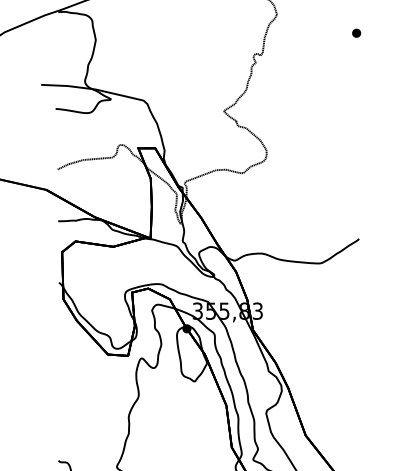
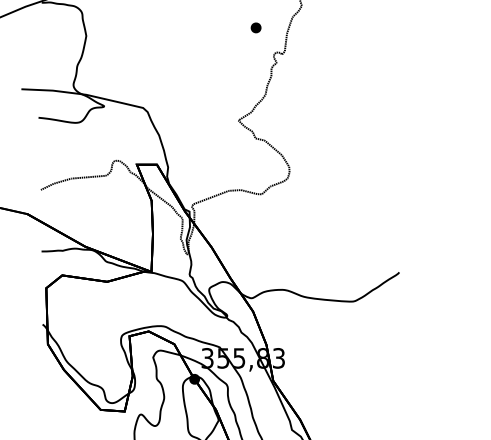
part: (356, 32) -> (255, 26), moved

